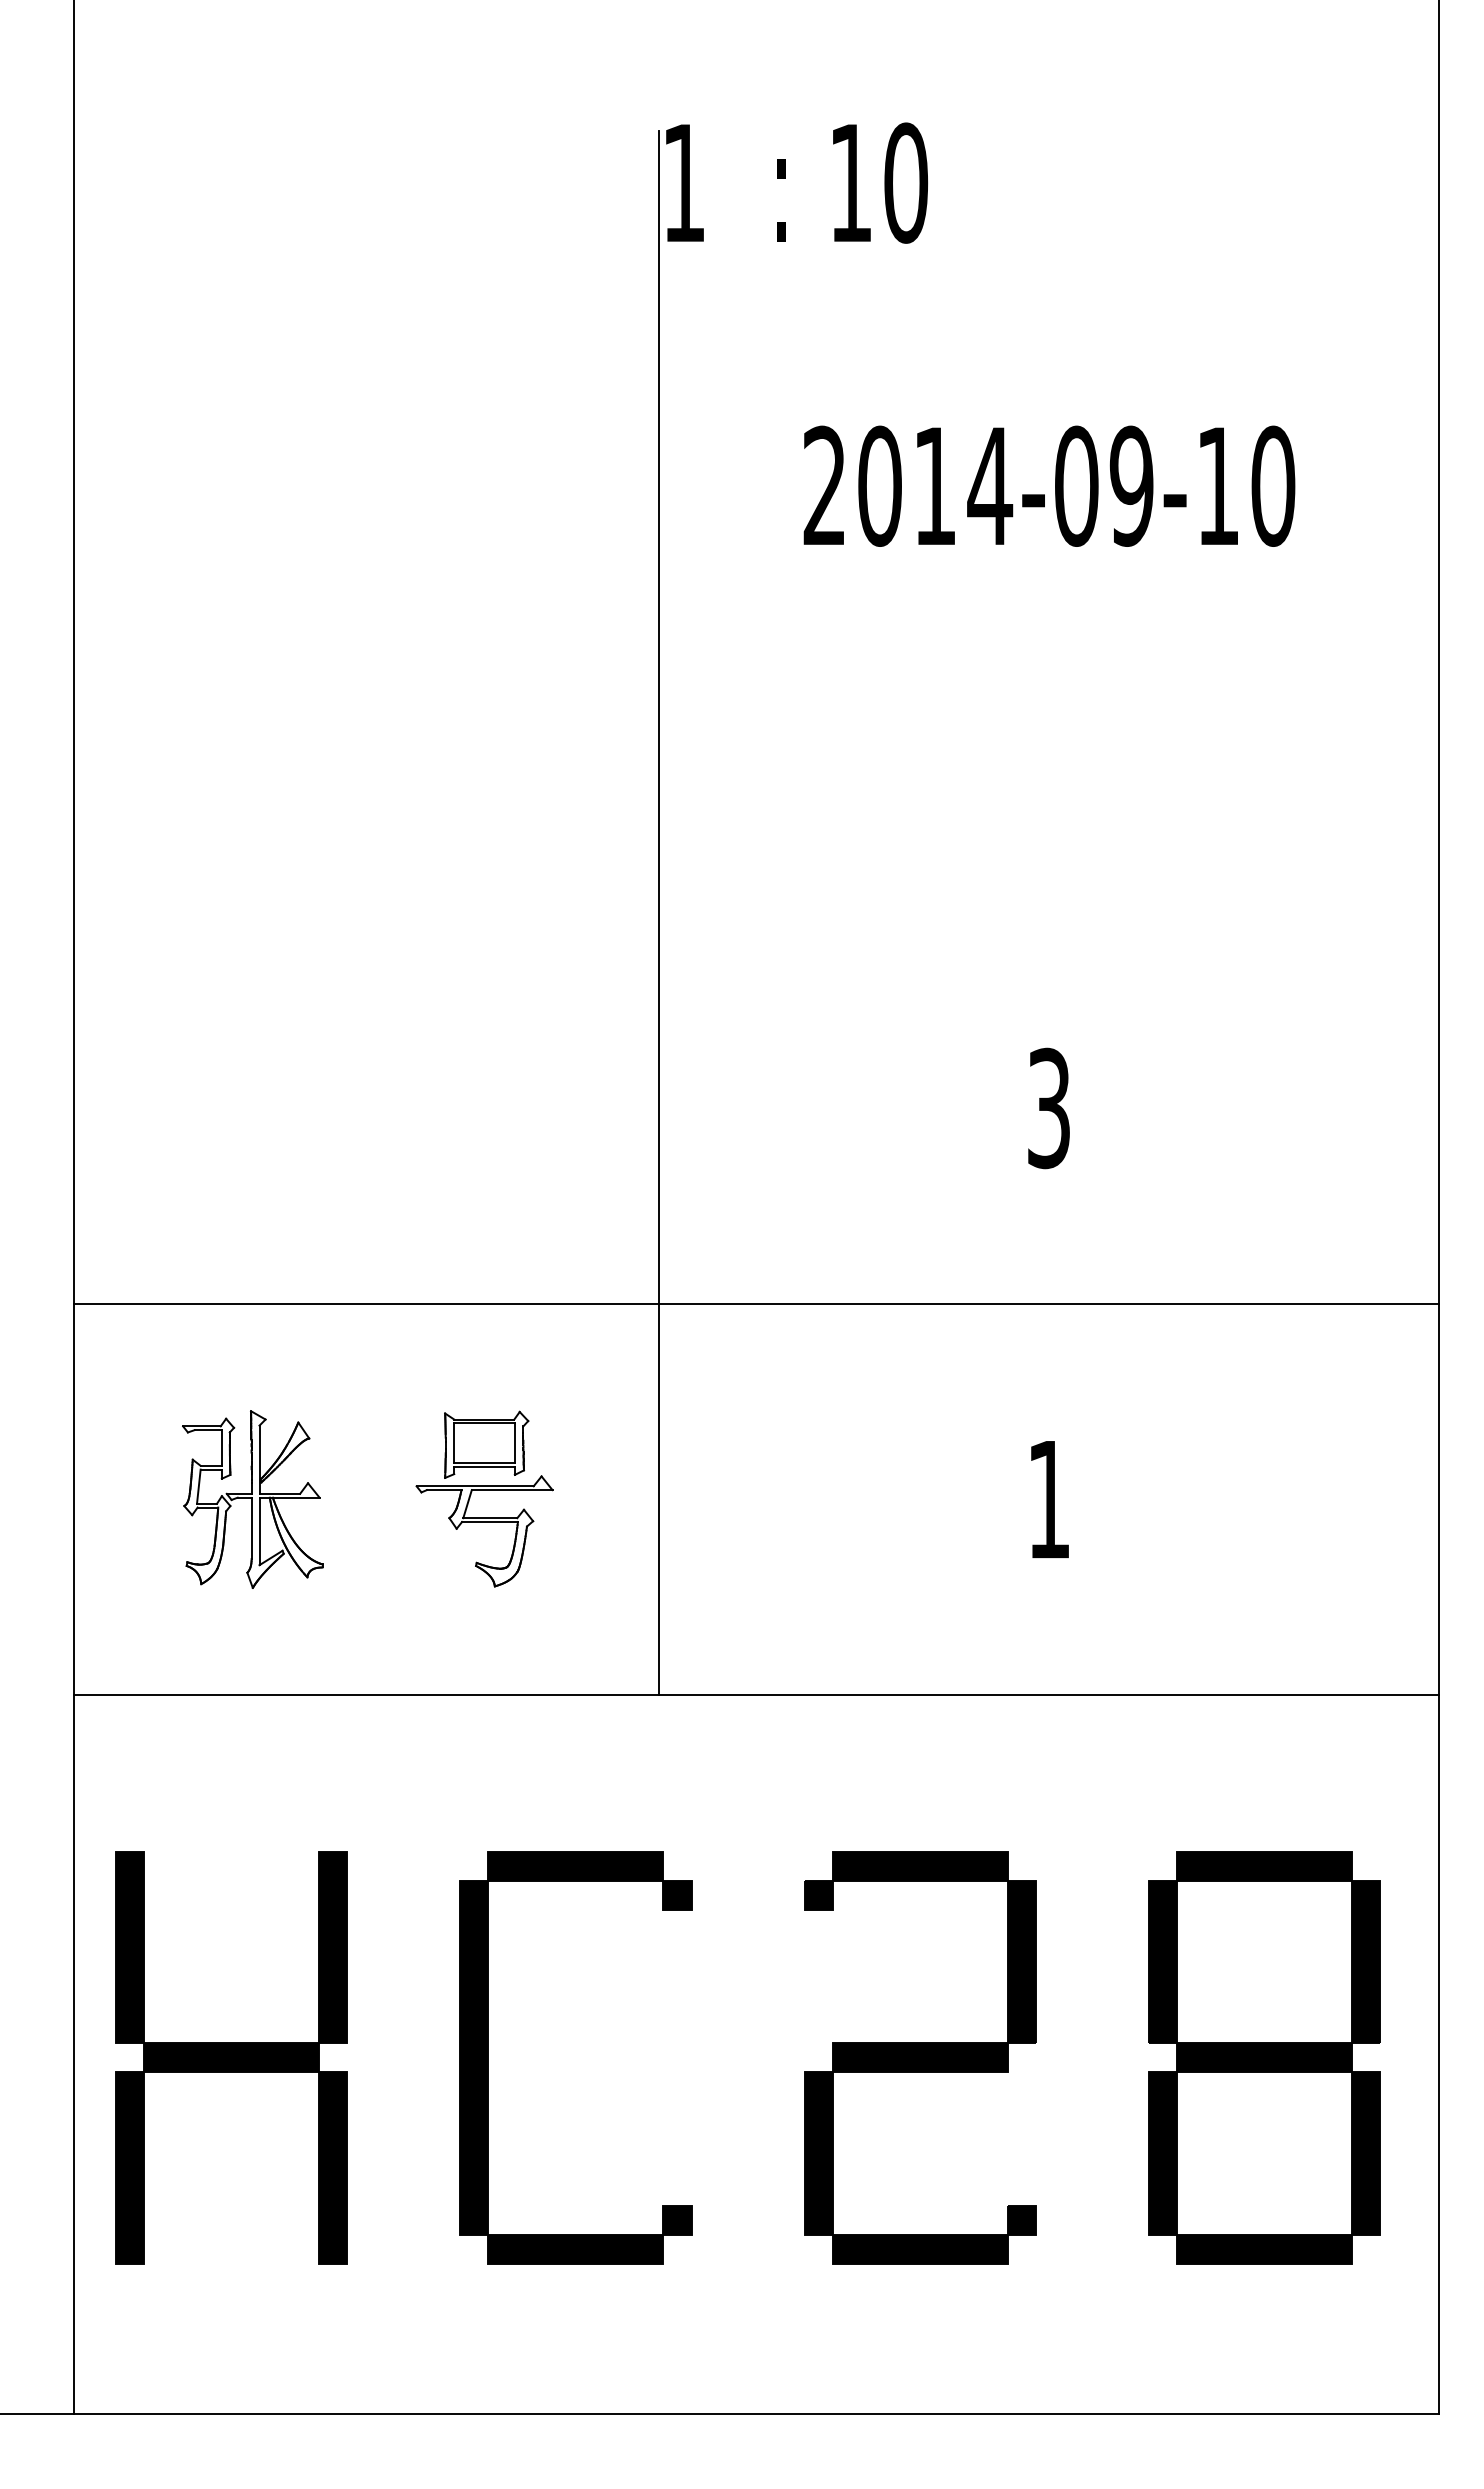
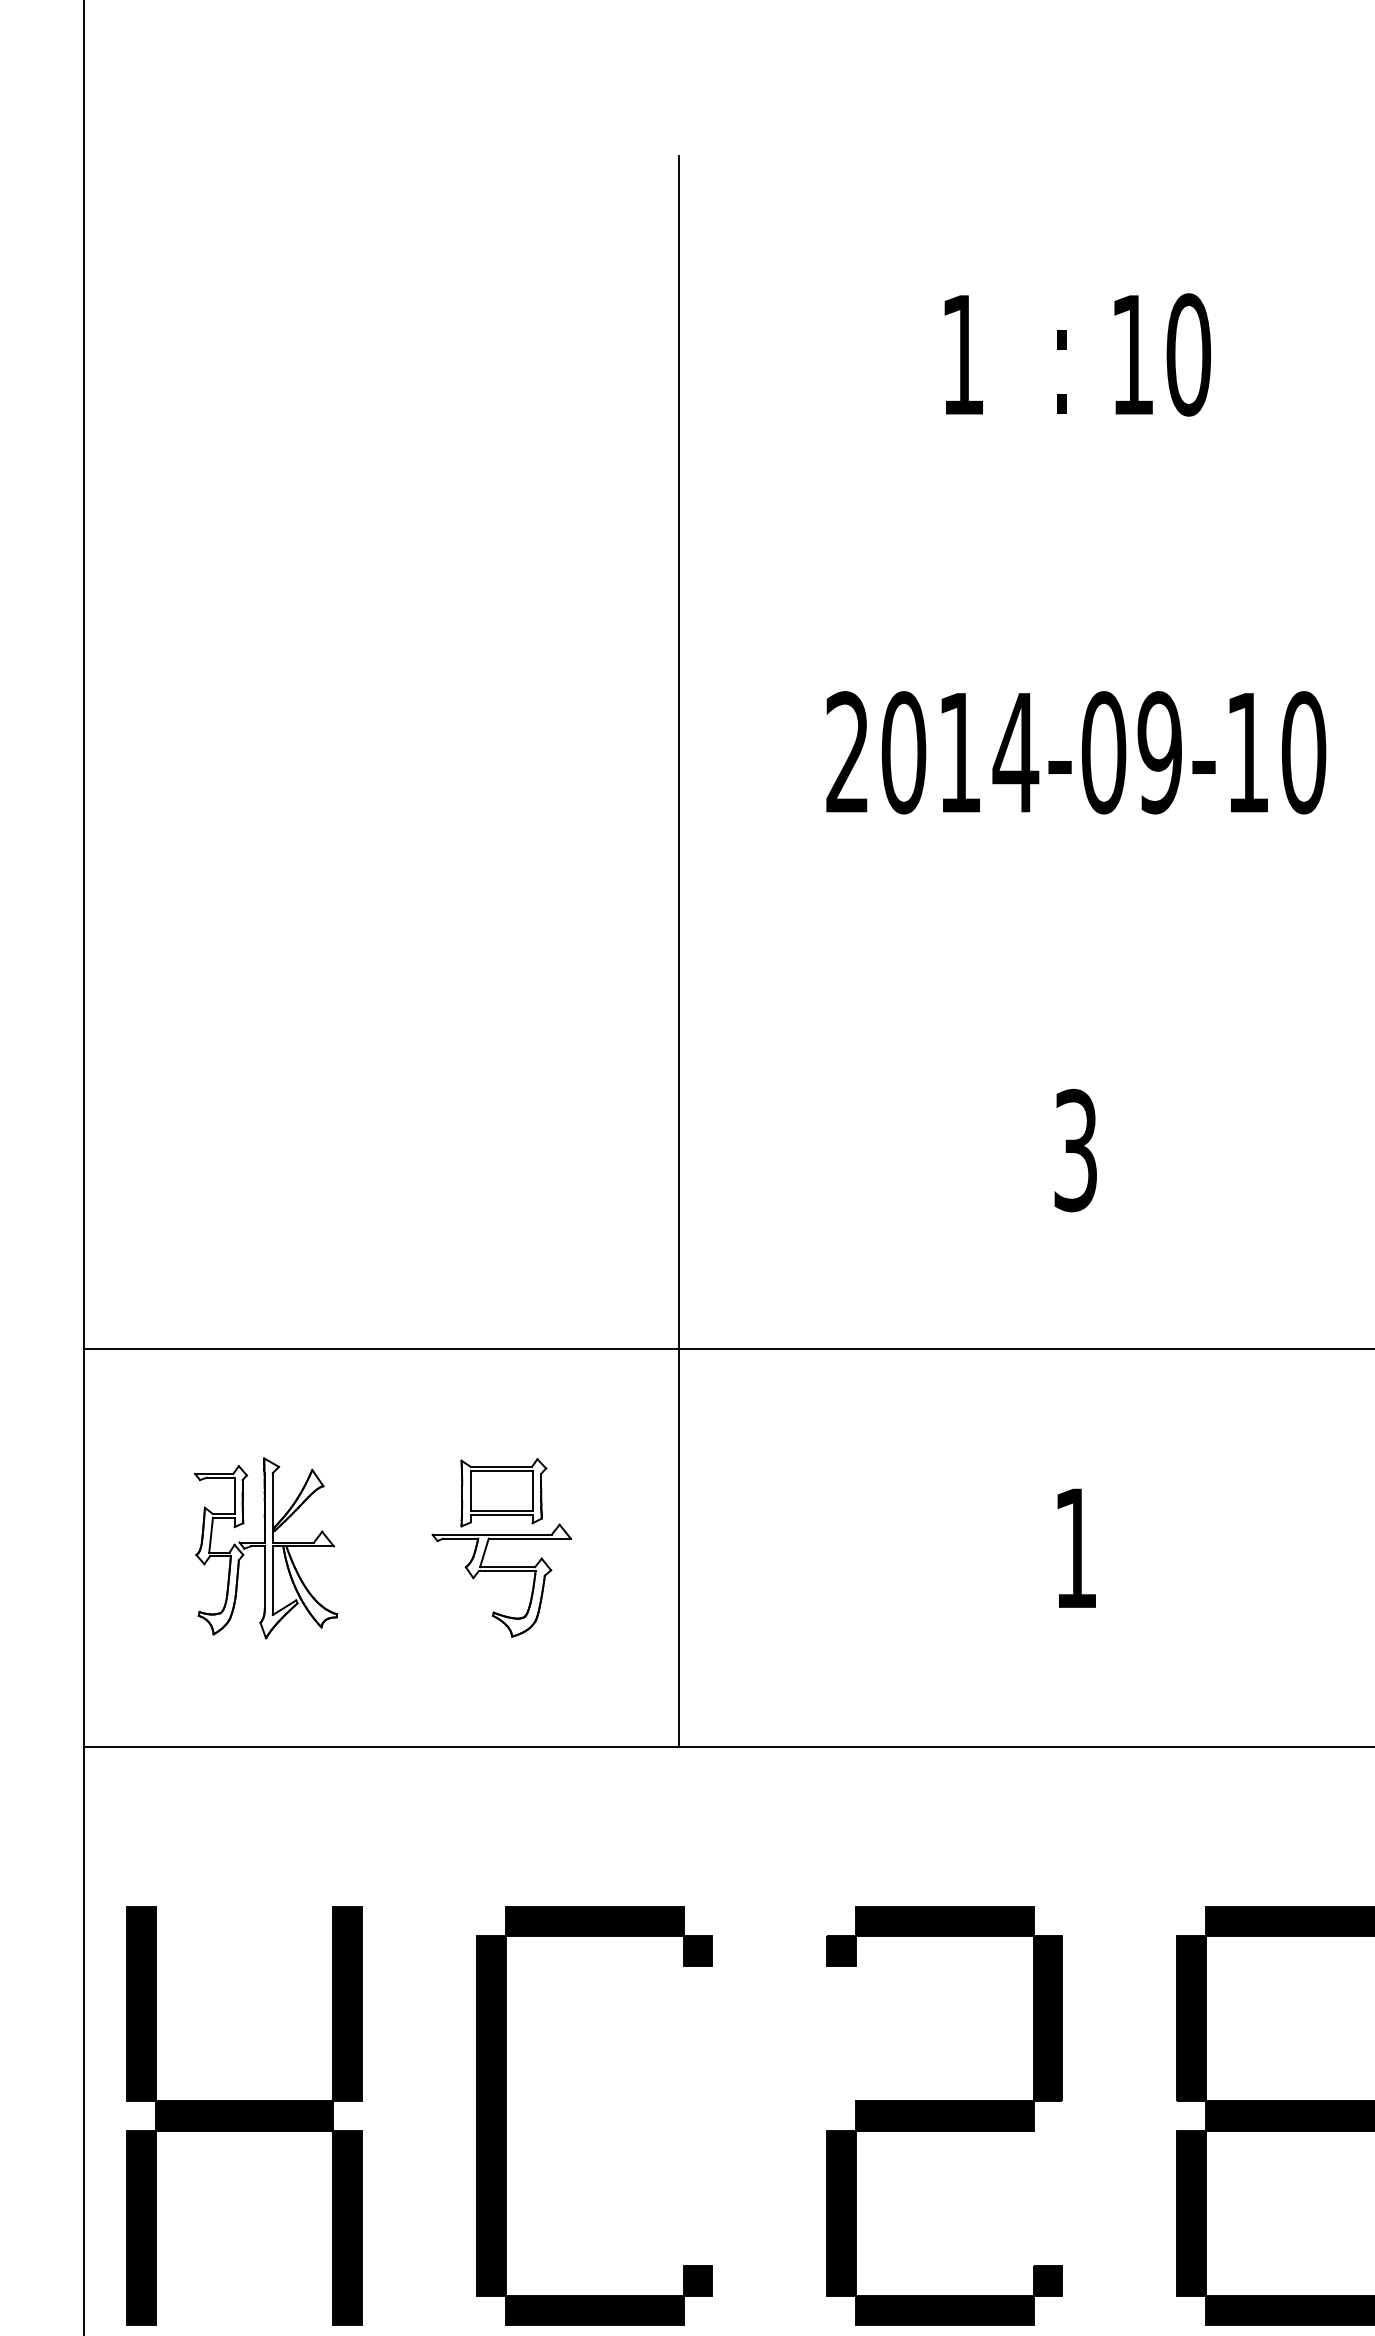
text: (796, 182) -> (1077, 354), moved
text: (1049, 485) -> (1076, 751), moved

